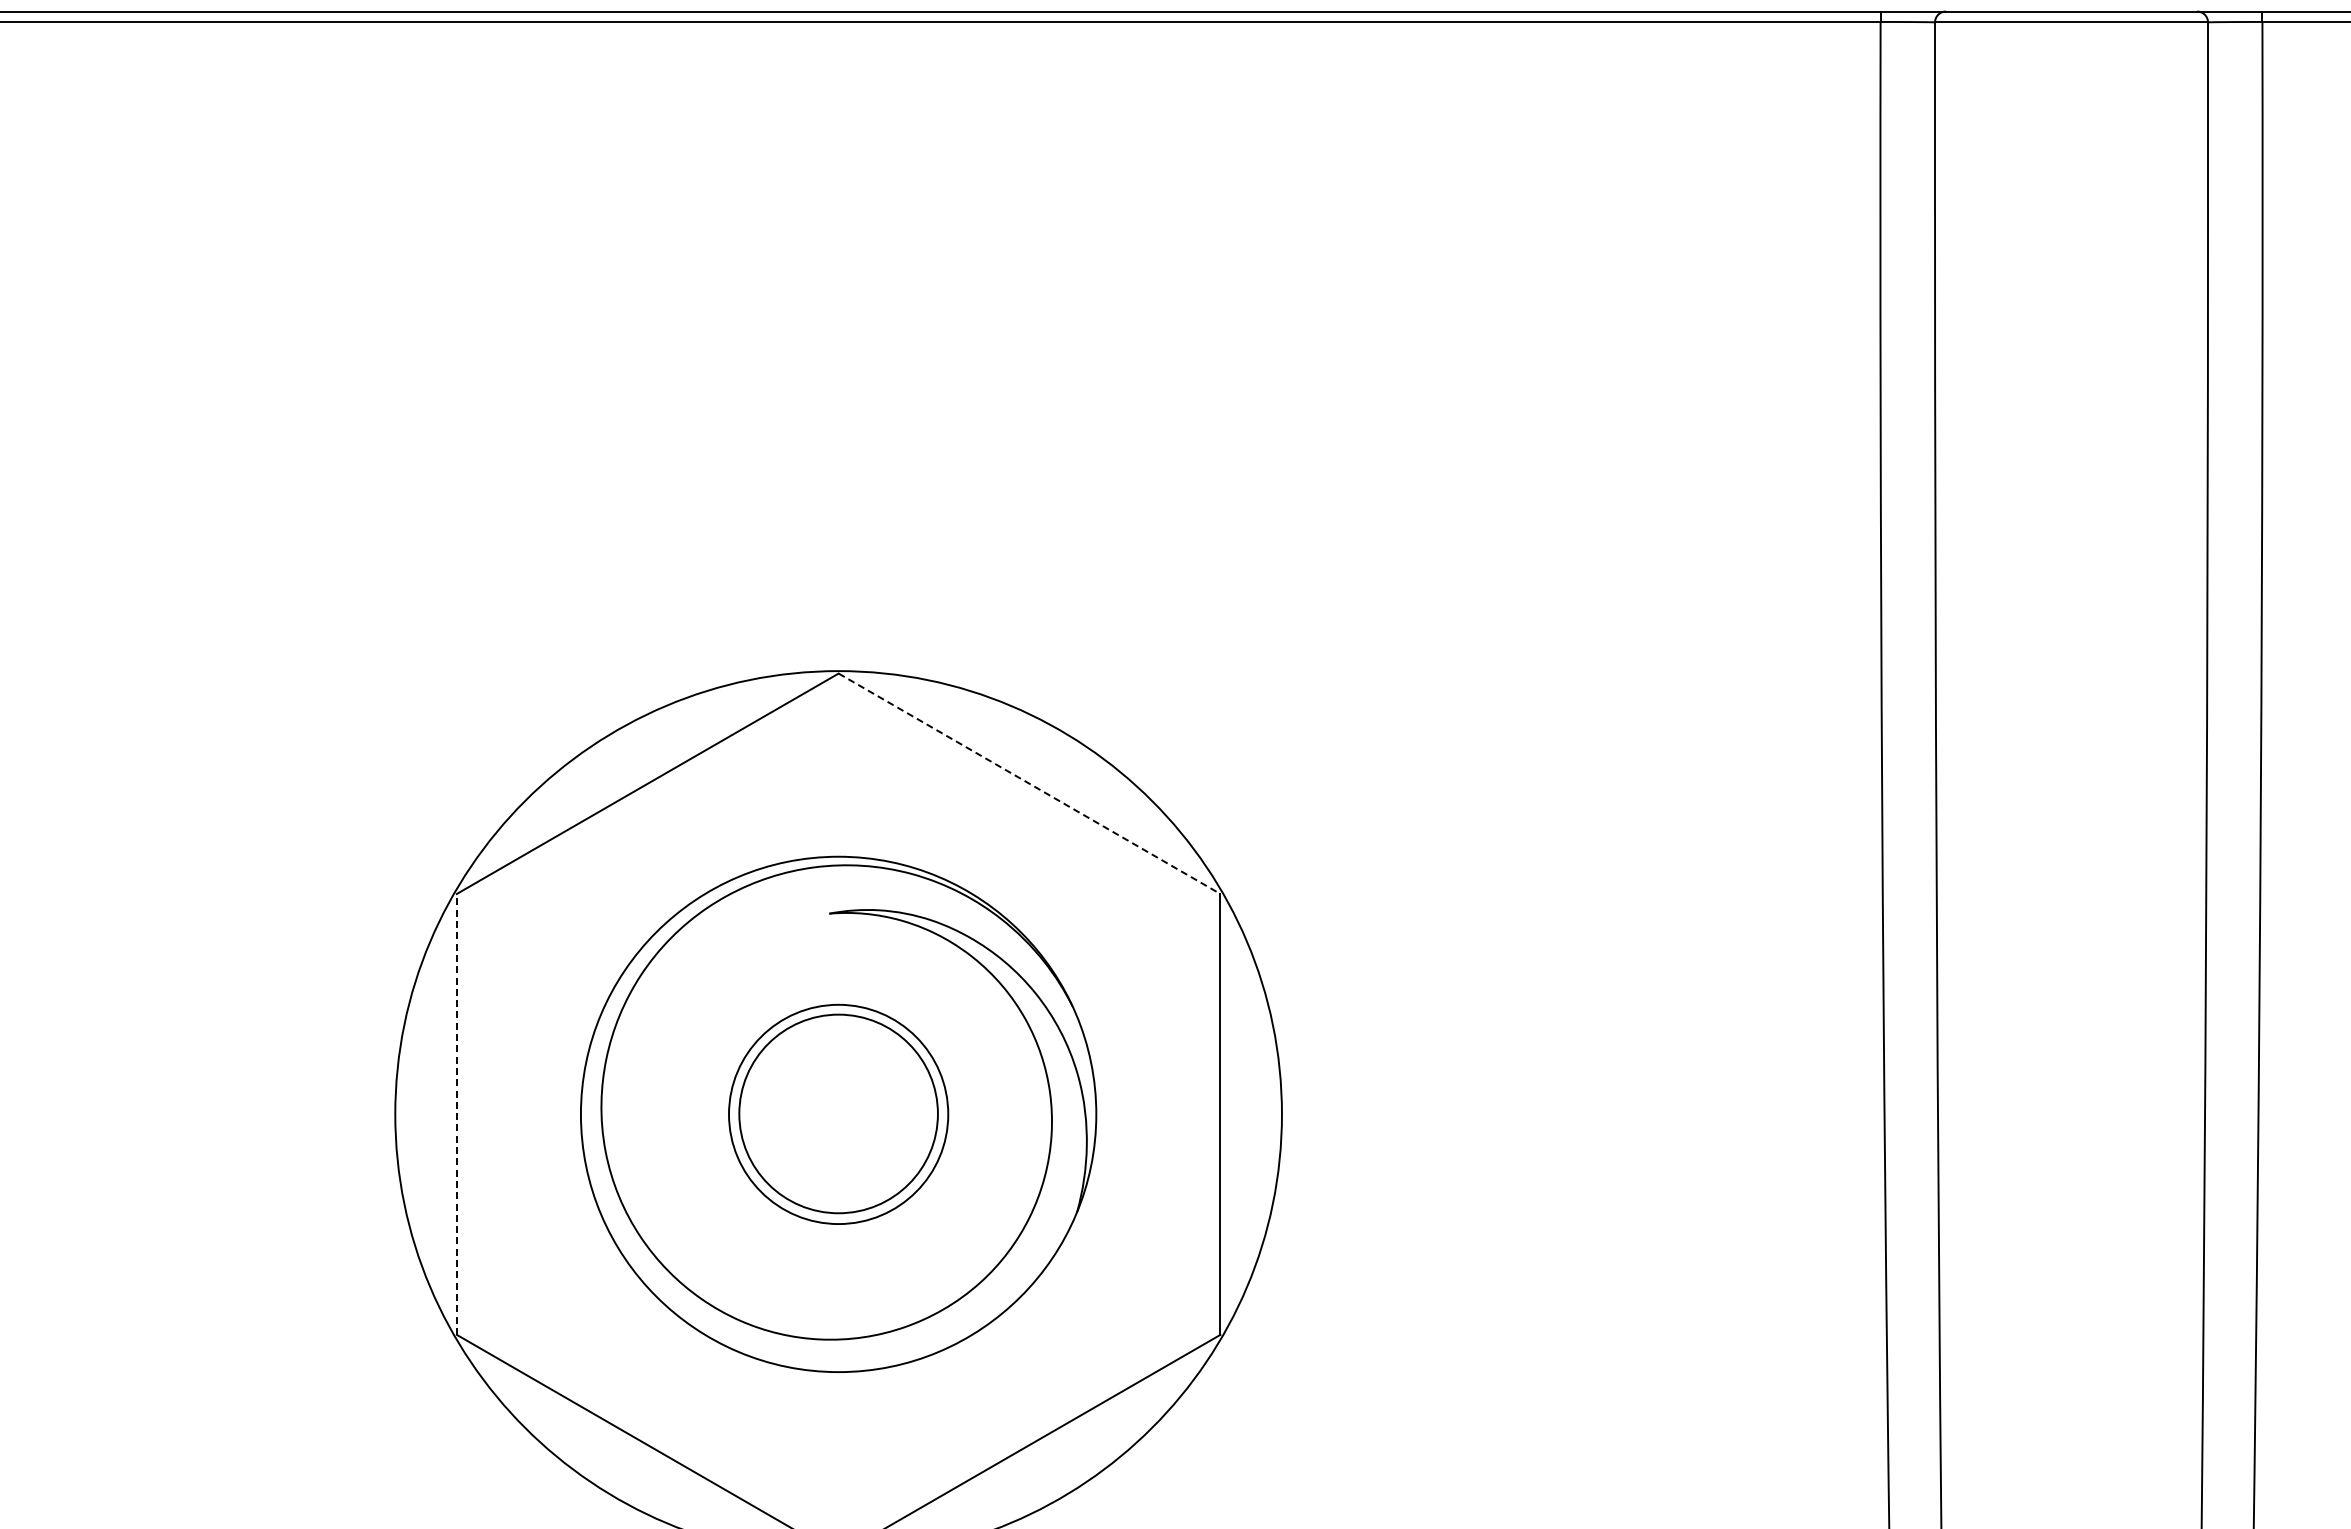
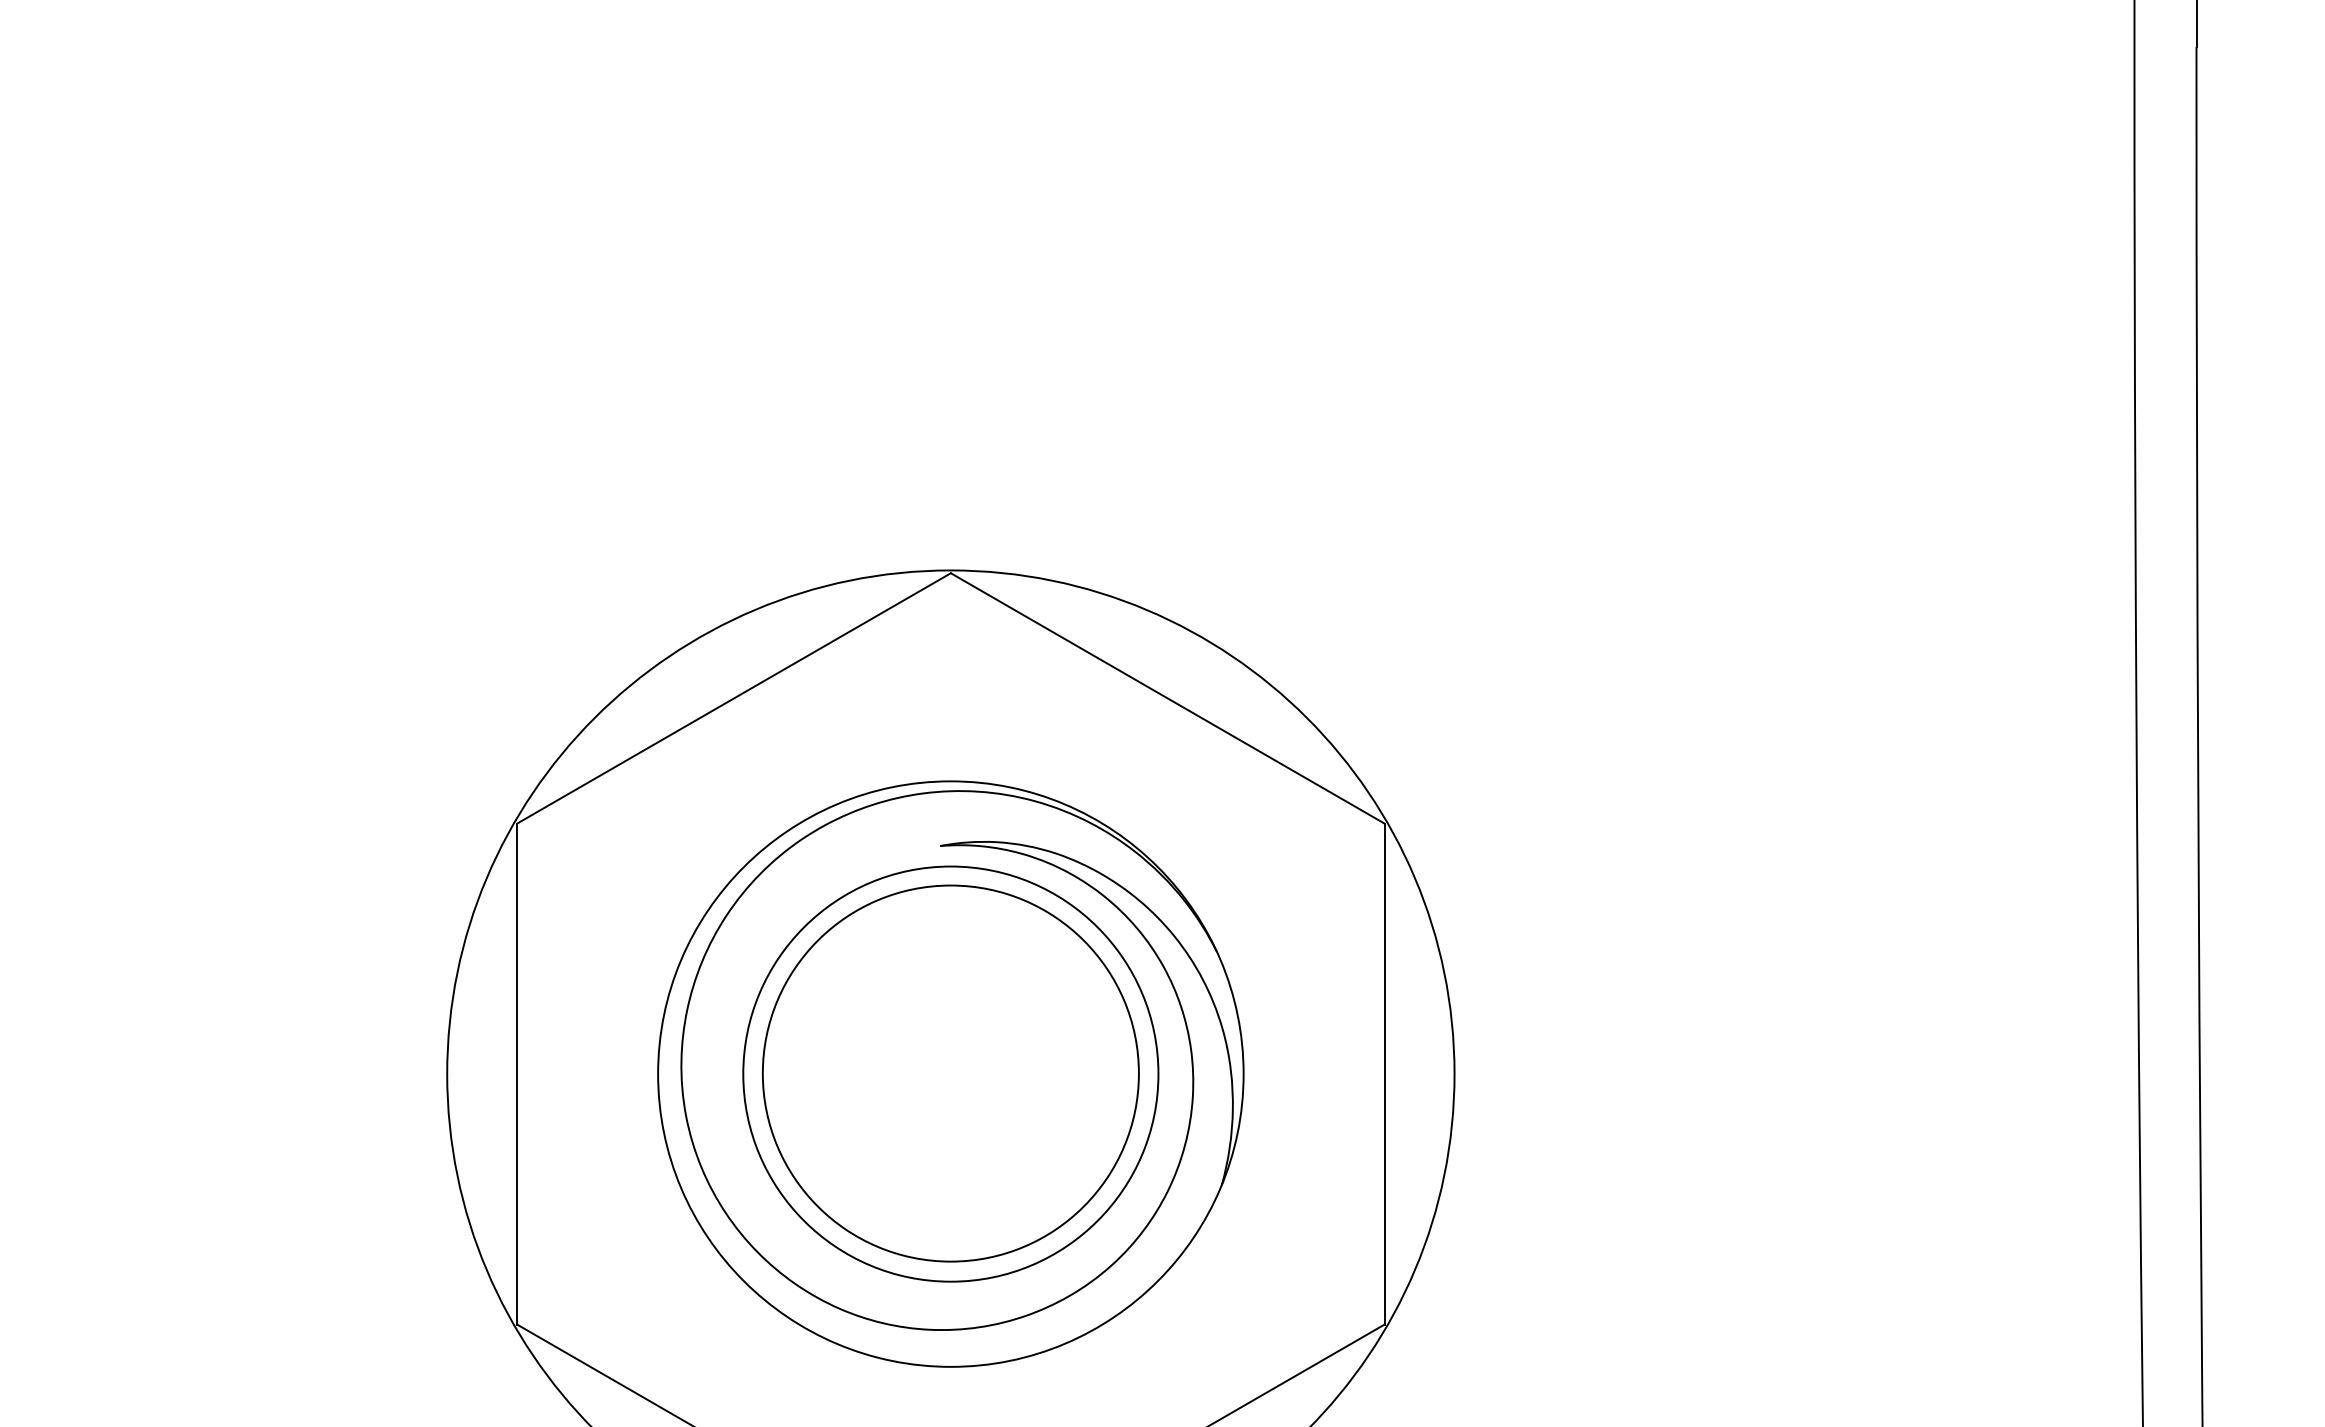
line: (1029, 784) -> (1167, 699), dashed -> solid
line: (456, 1113) -> (516, 1073), dashed -> solid
circle: (838, 1113) -> (950, 1073), size x1.67
circle: (838, 1114) -> (950, 1074), size x1.67

